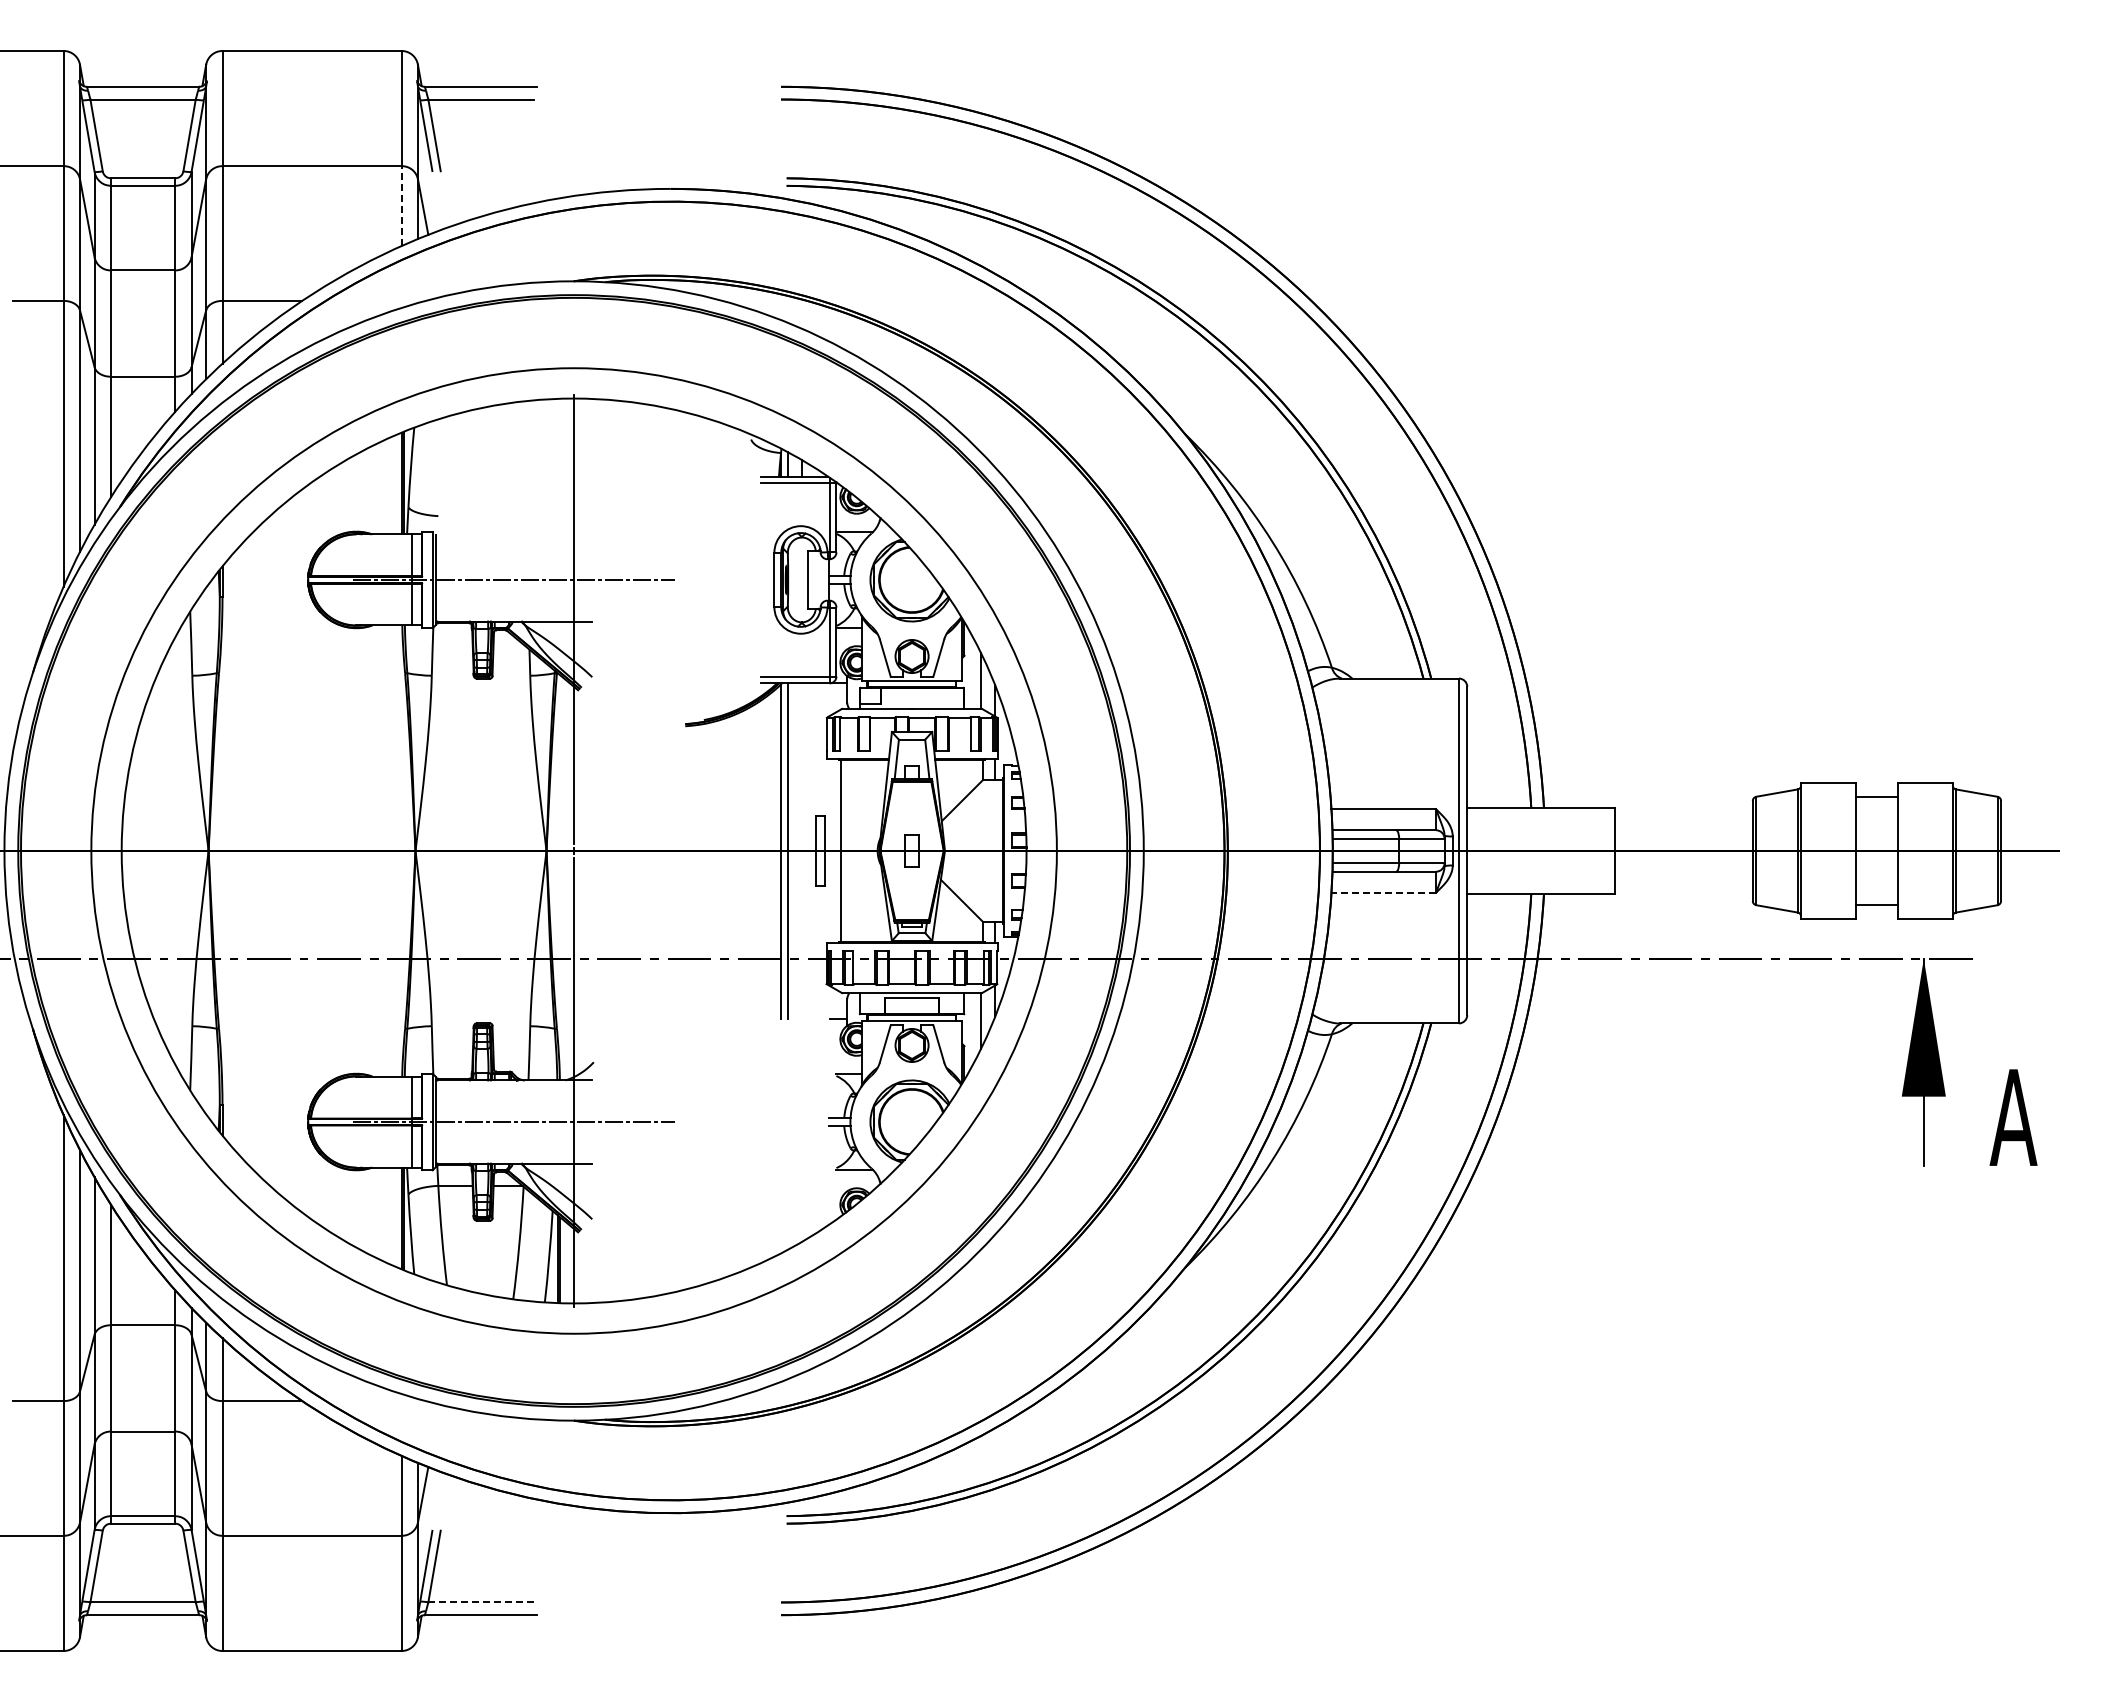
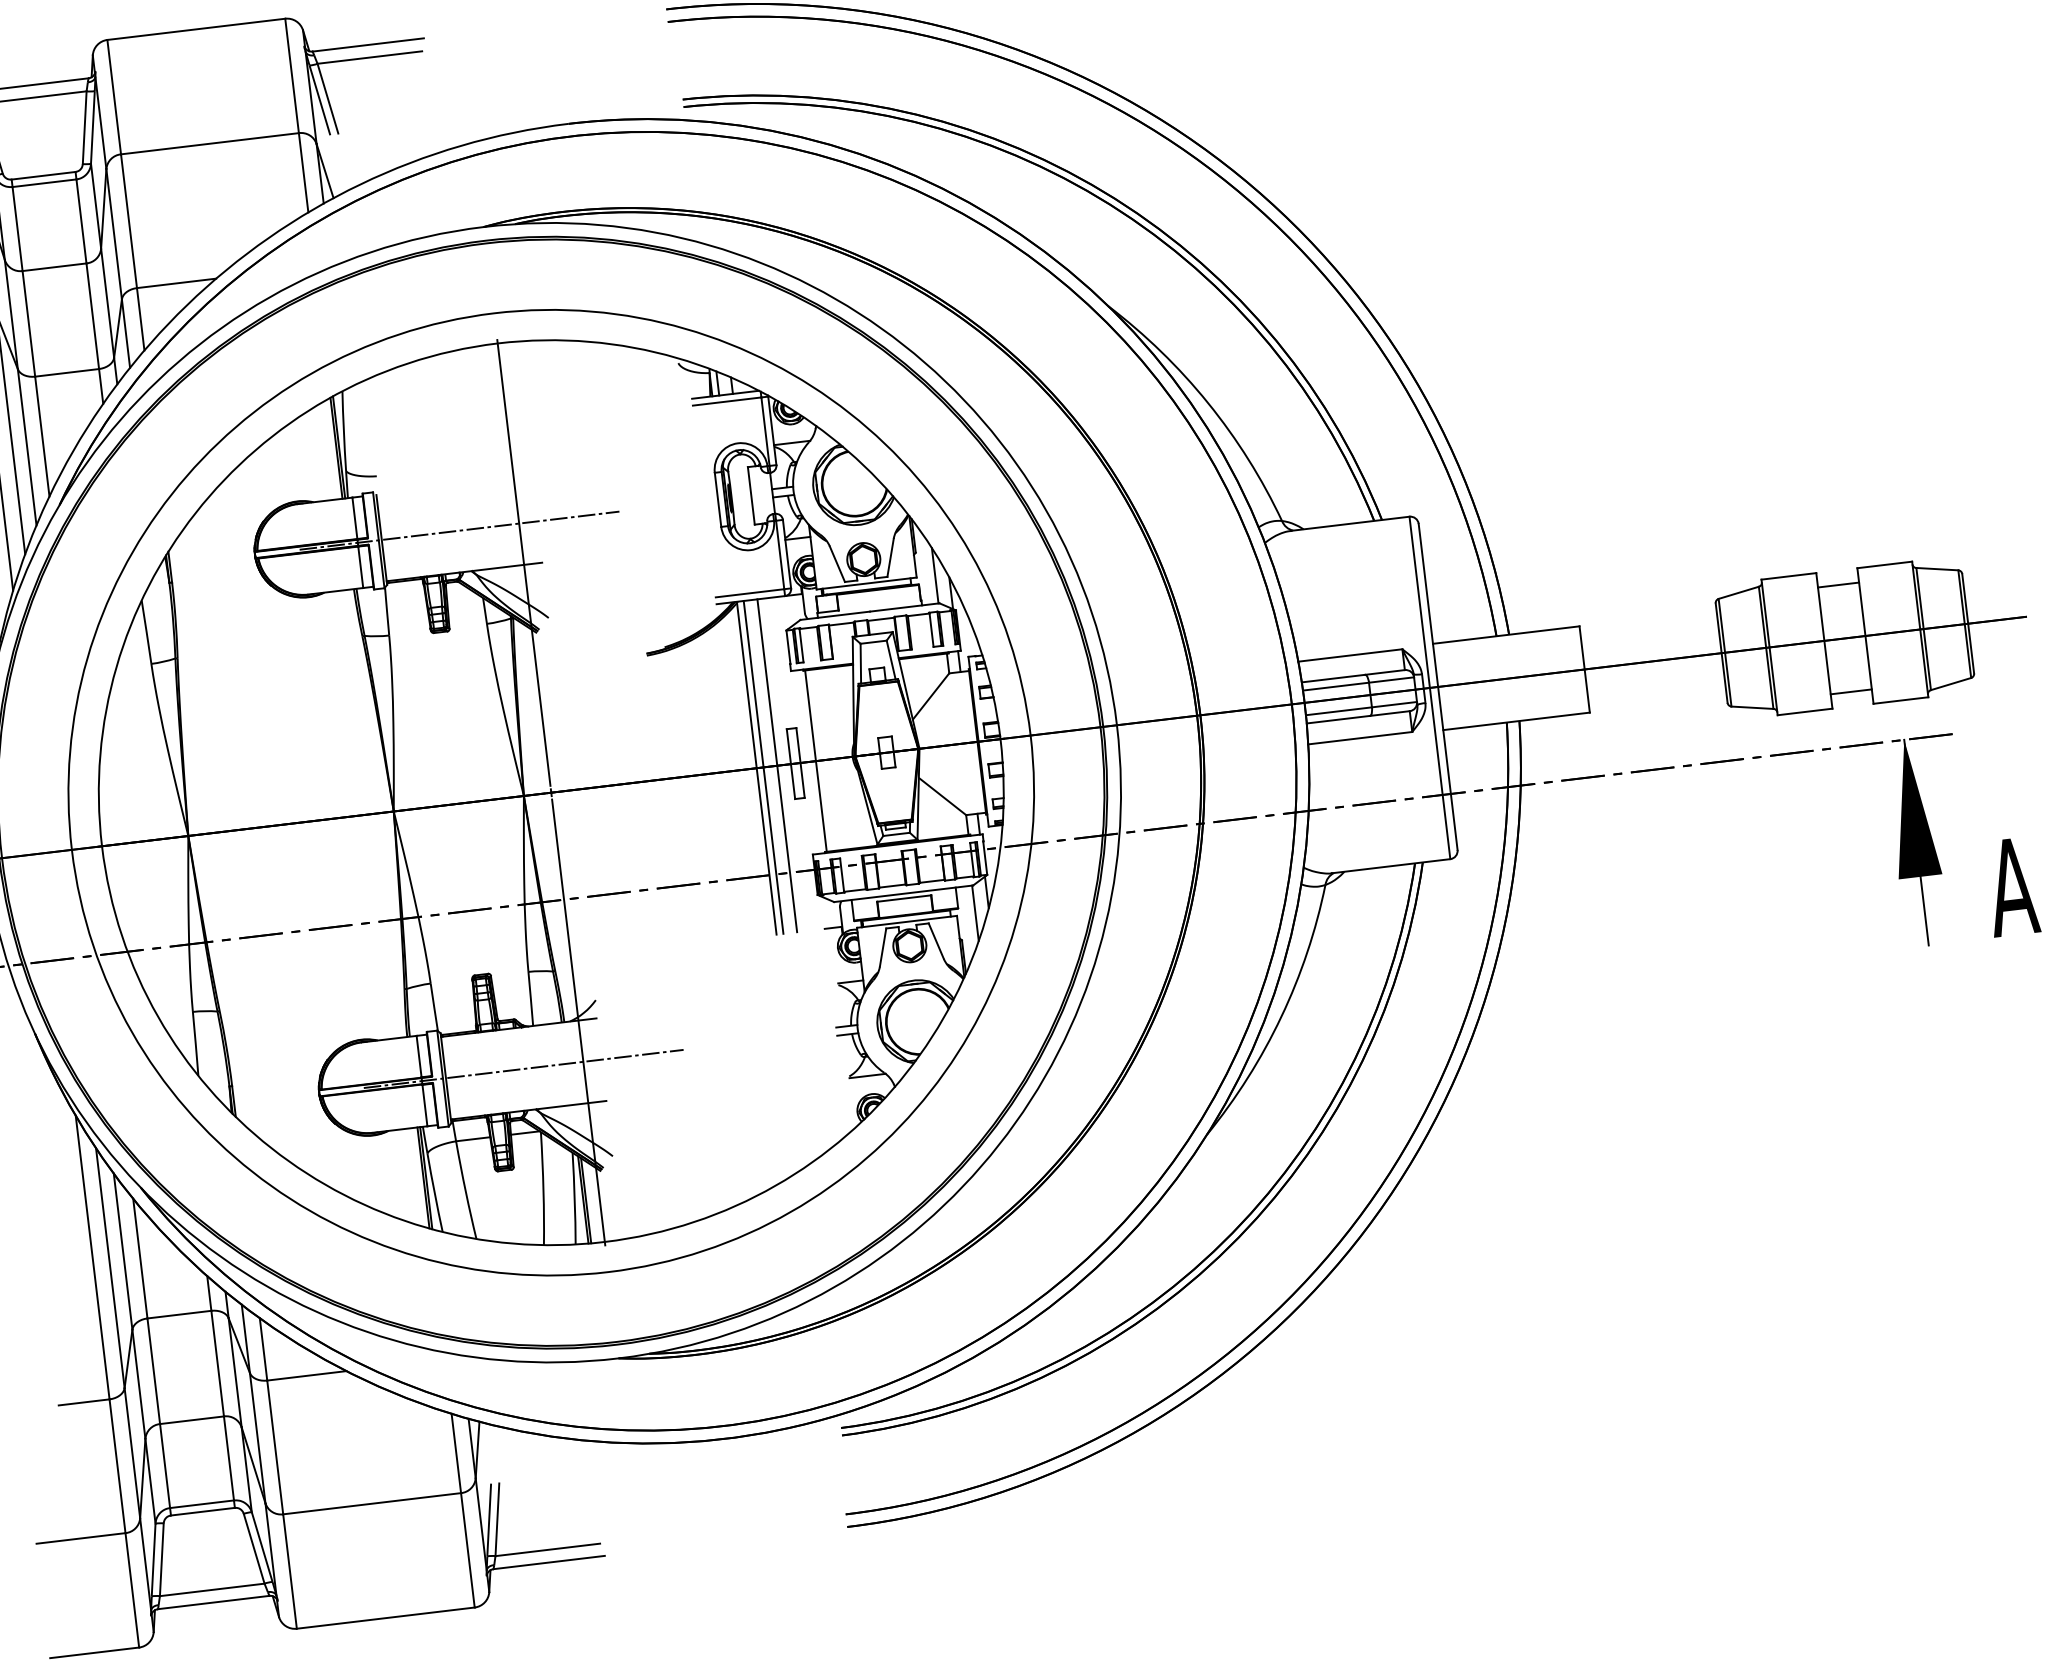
line: (401, 206) -> (303, 173), dashed -> solid
line: (801, 850) -> (776, 765), added
line: (1383, 892) -> (1359, 738), dashed -> solid
line: (481, 1602) -> (548, 1549), dashed -> solid

